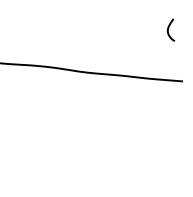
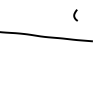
curve: (170, 30) -> (75, 15), moved

